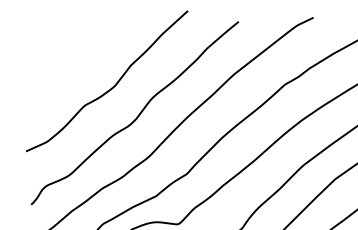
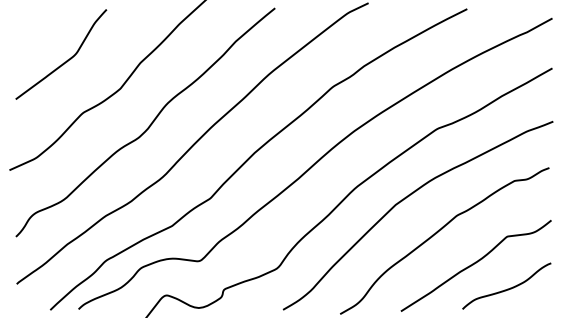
curve: (72, 62) -> (67, 59), added

